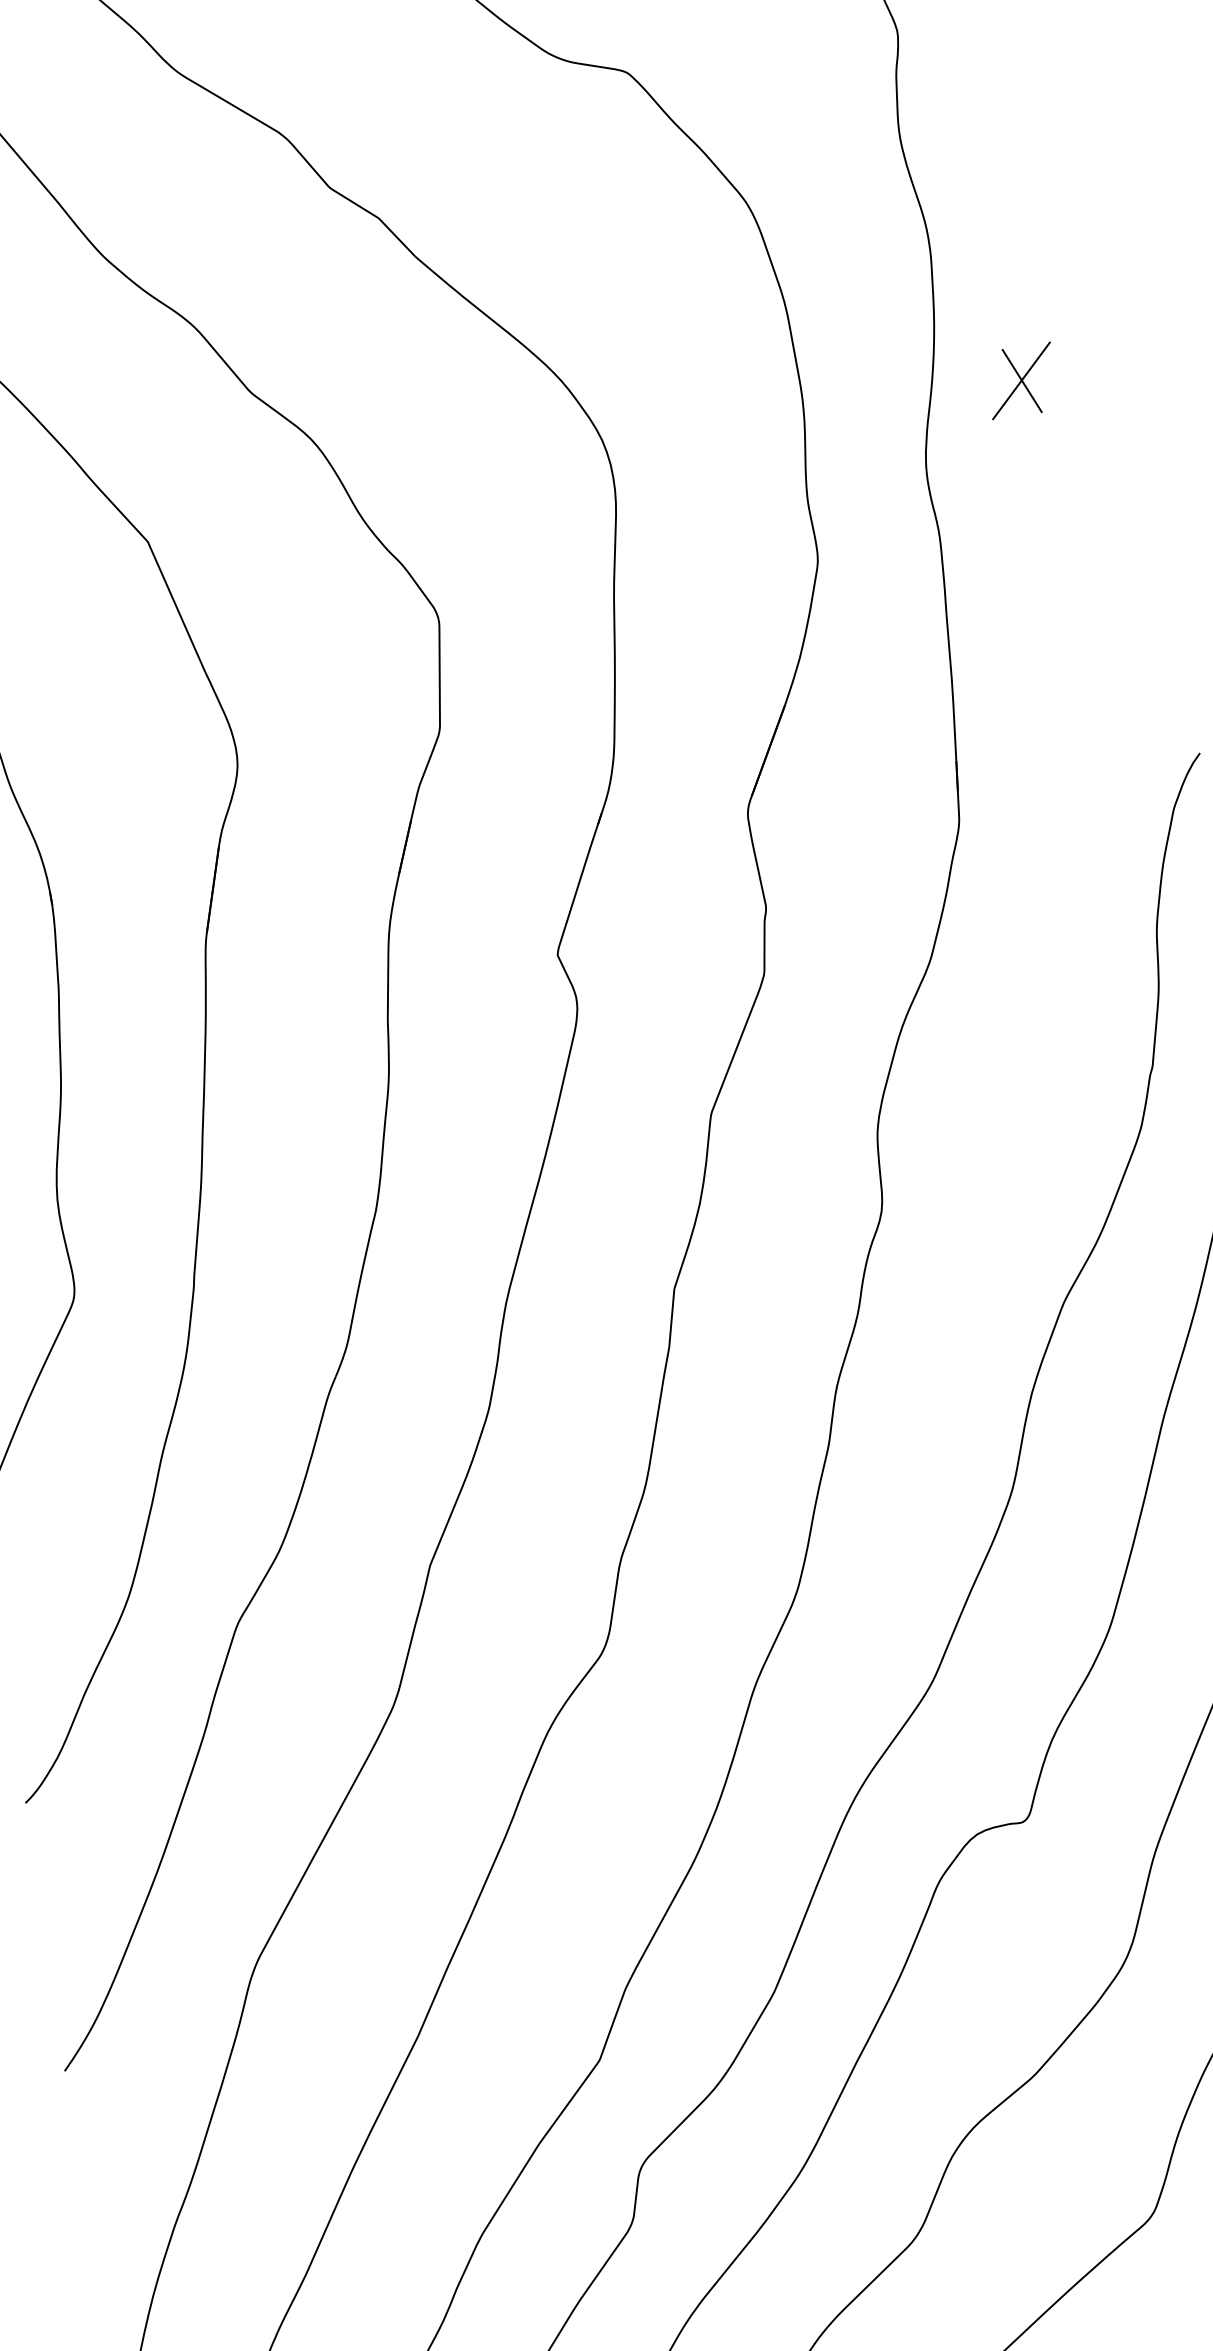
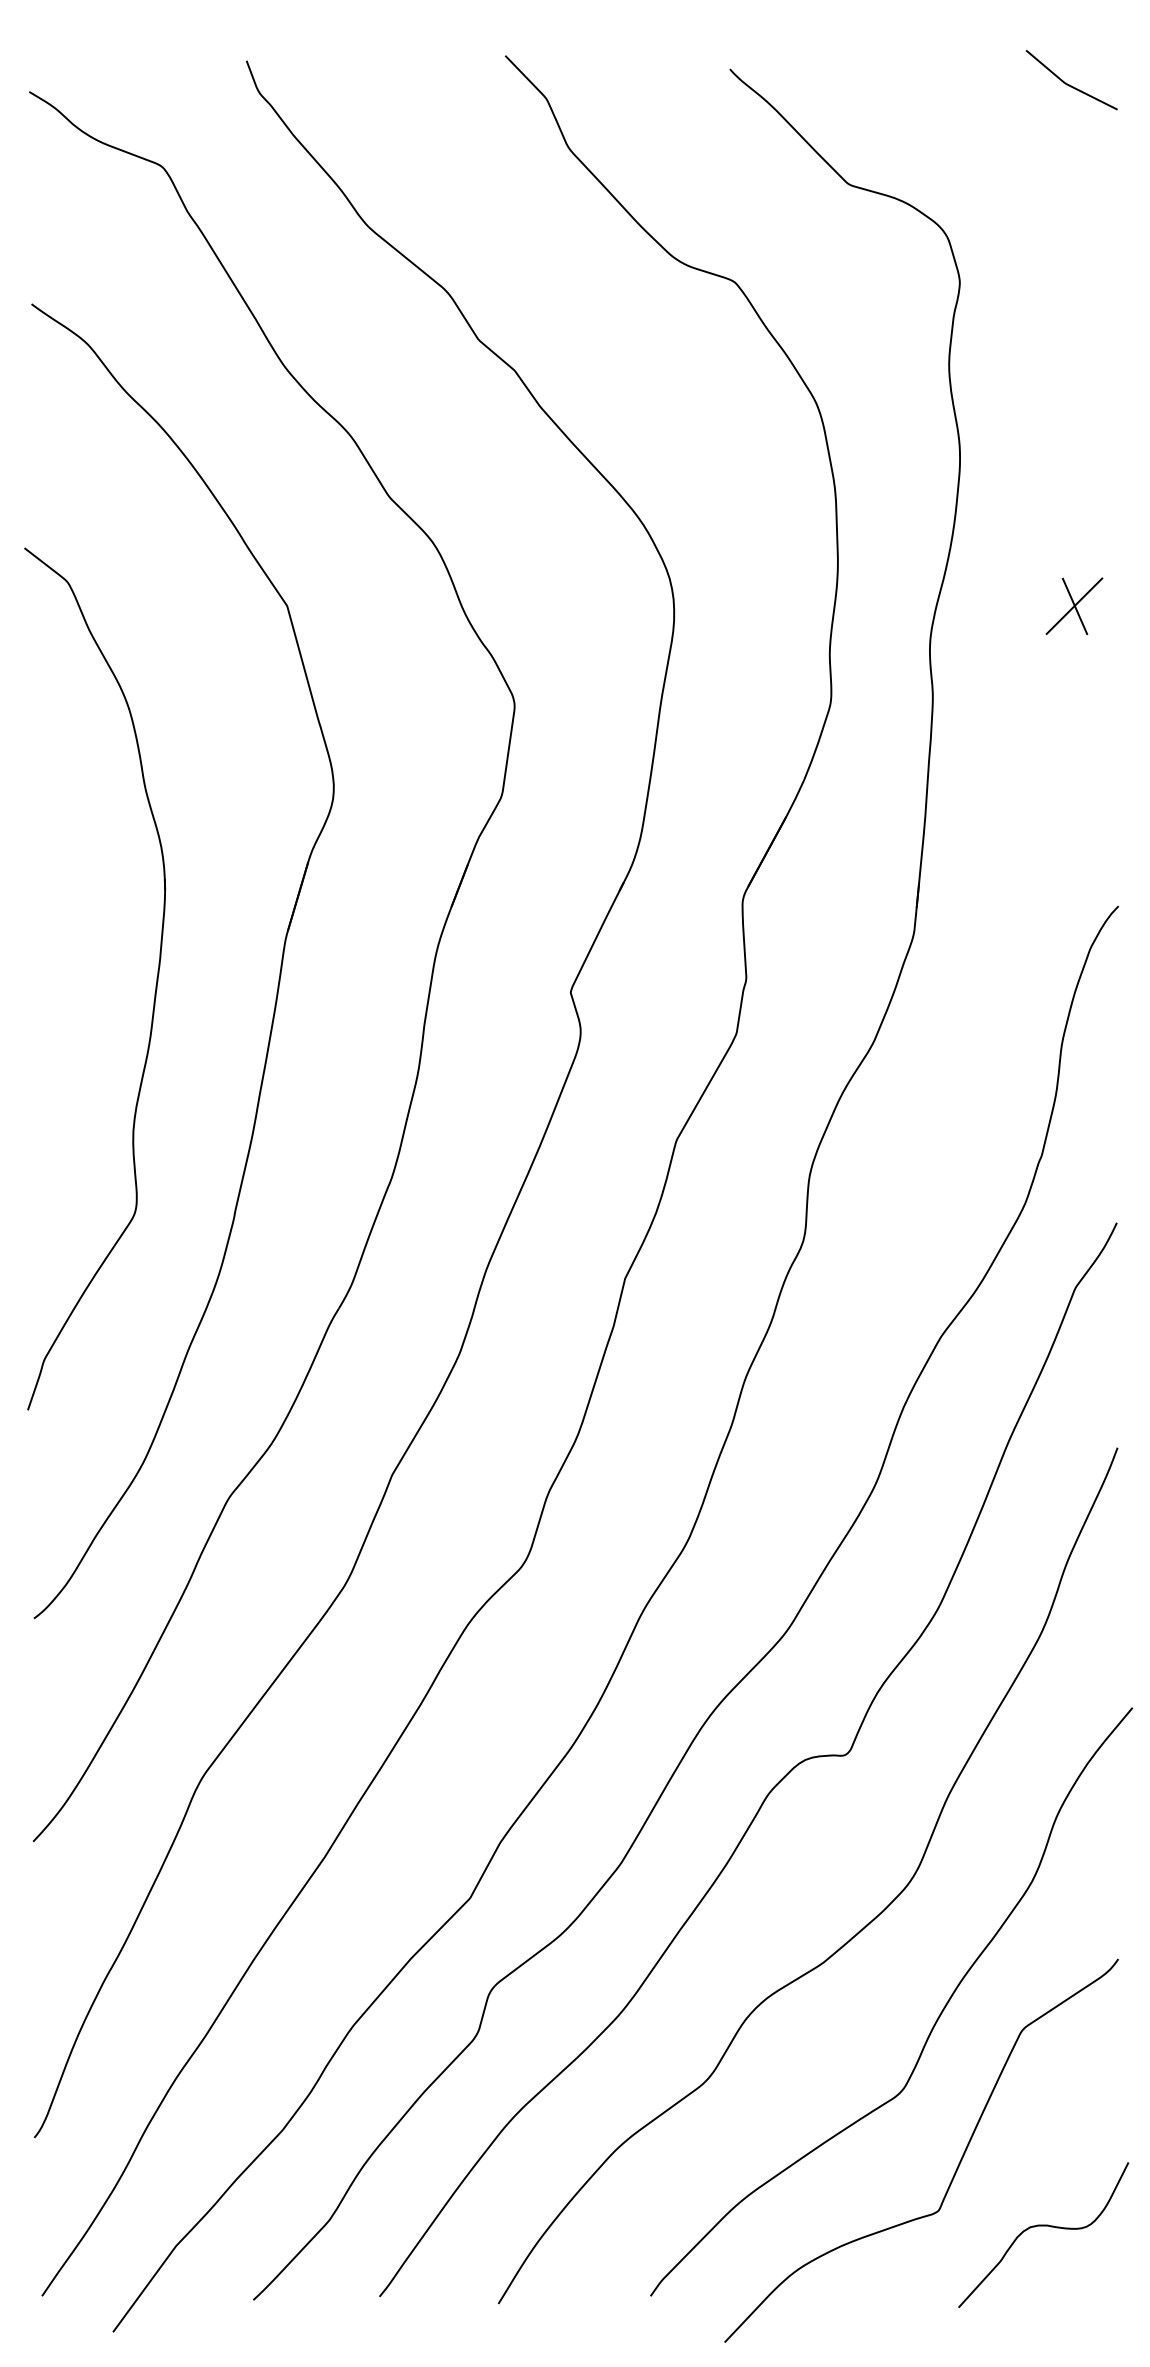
part: (1021, 381) -> (1074, 606), moved

